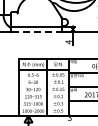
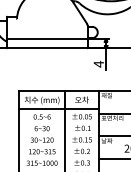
line: (36, 32) -> (47, 48), dashed -> solid

